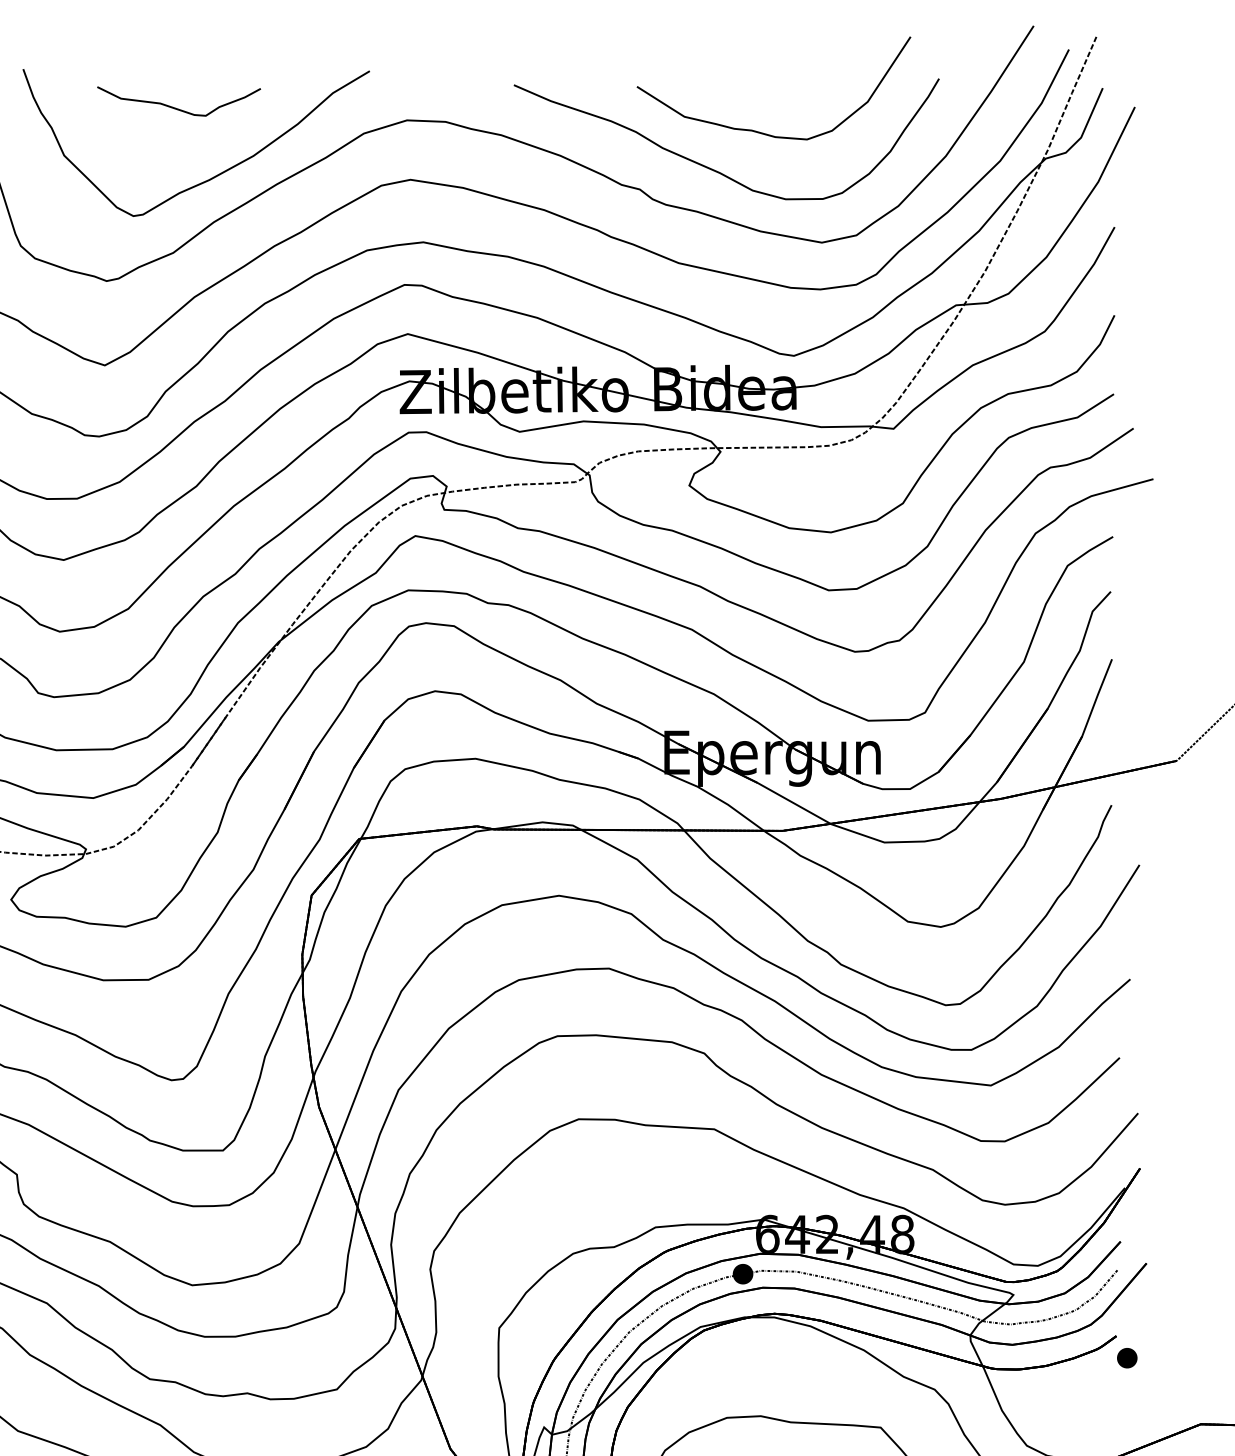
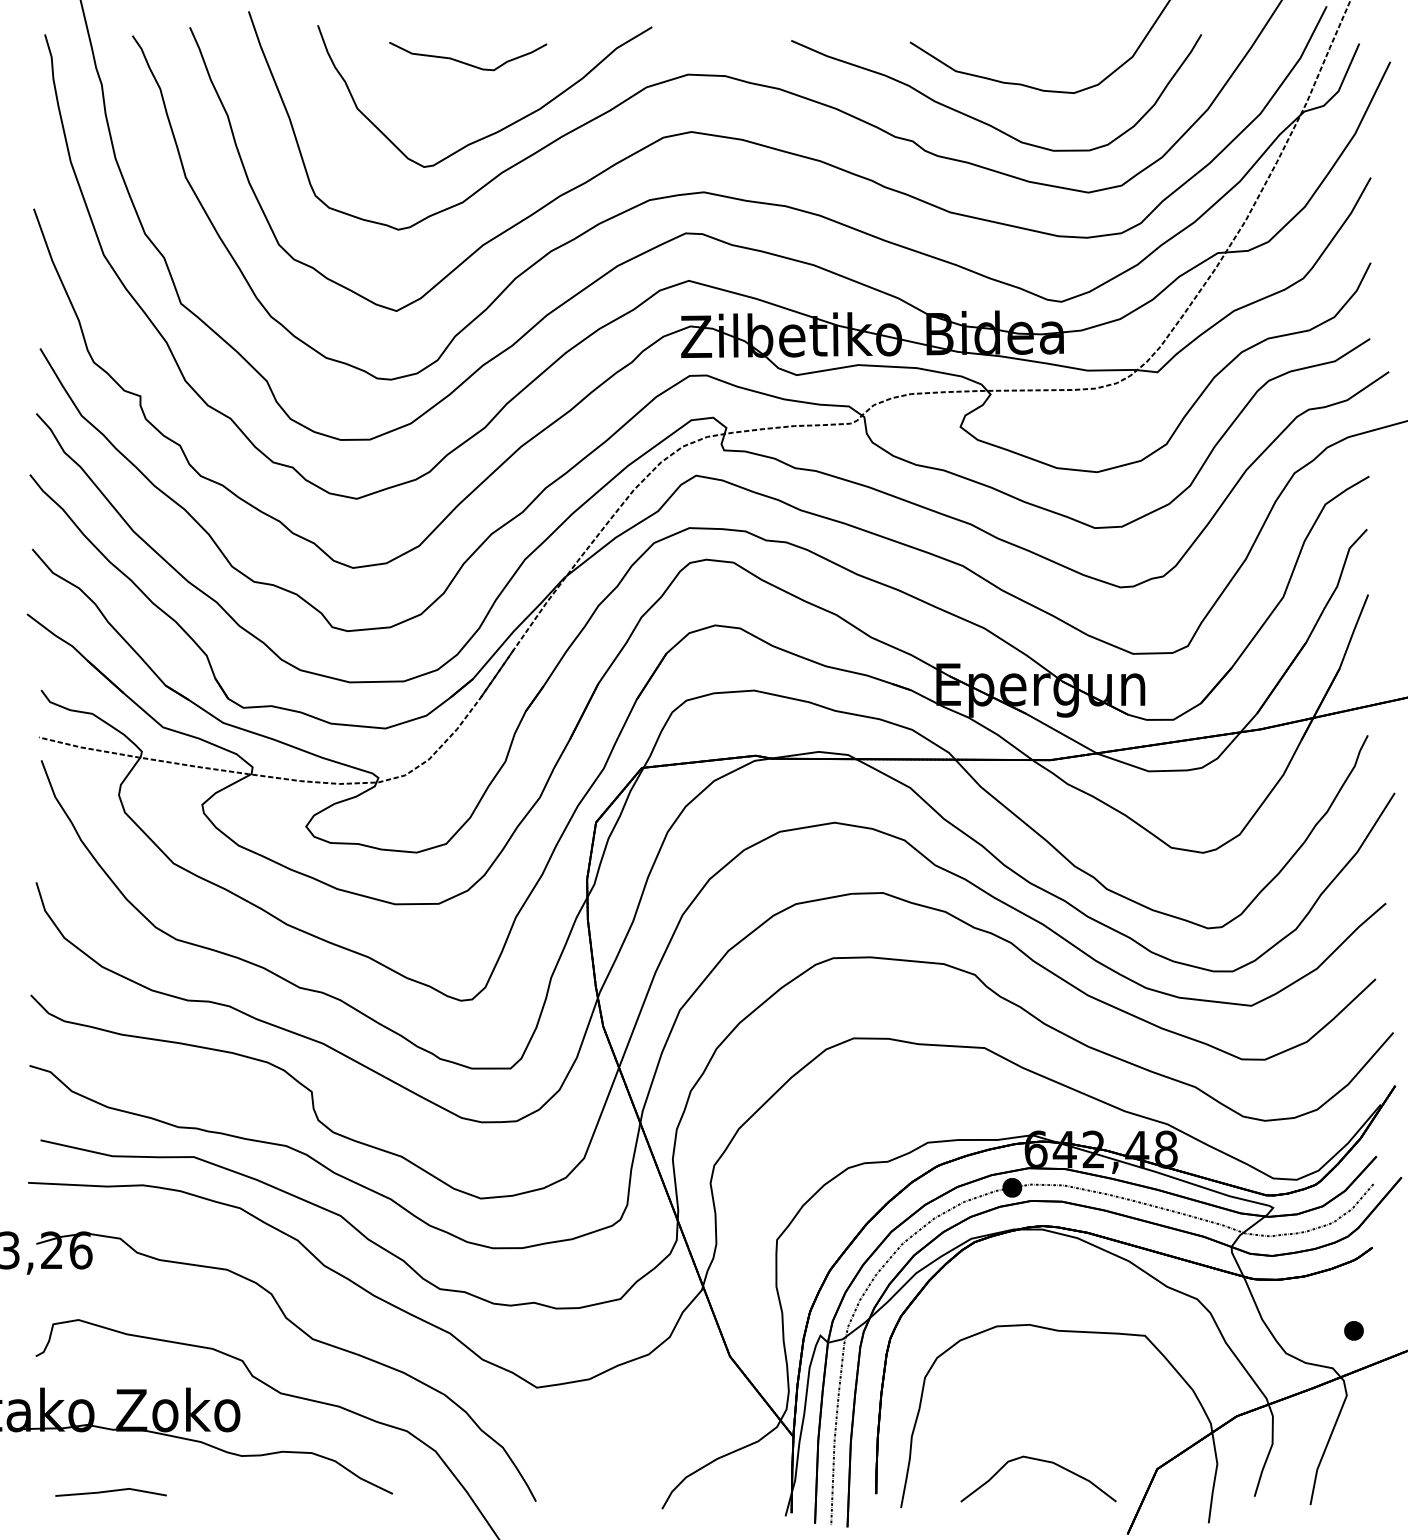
part: (1126, 1357) -> (1353, 1330), moved

